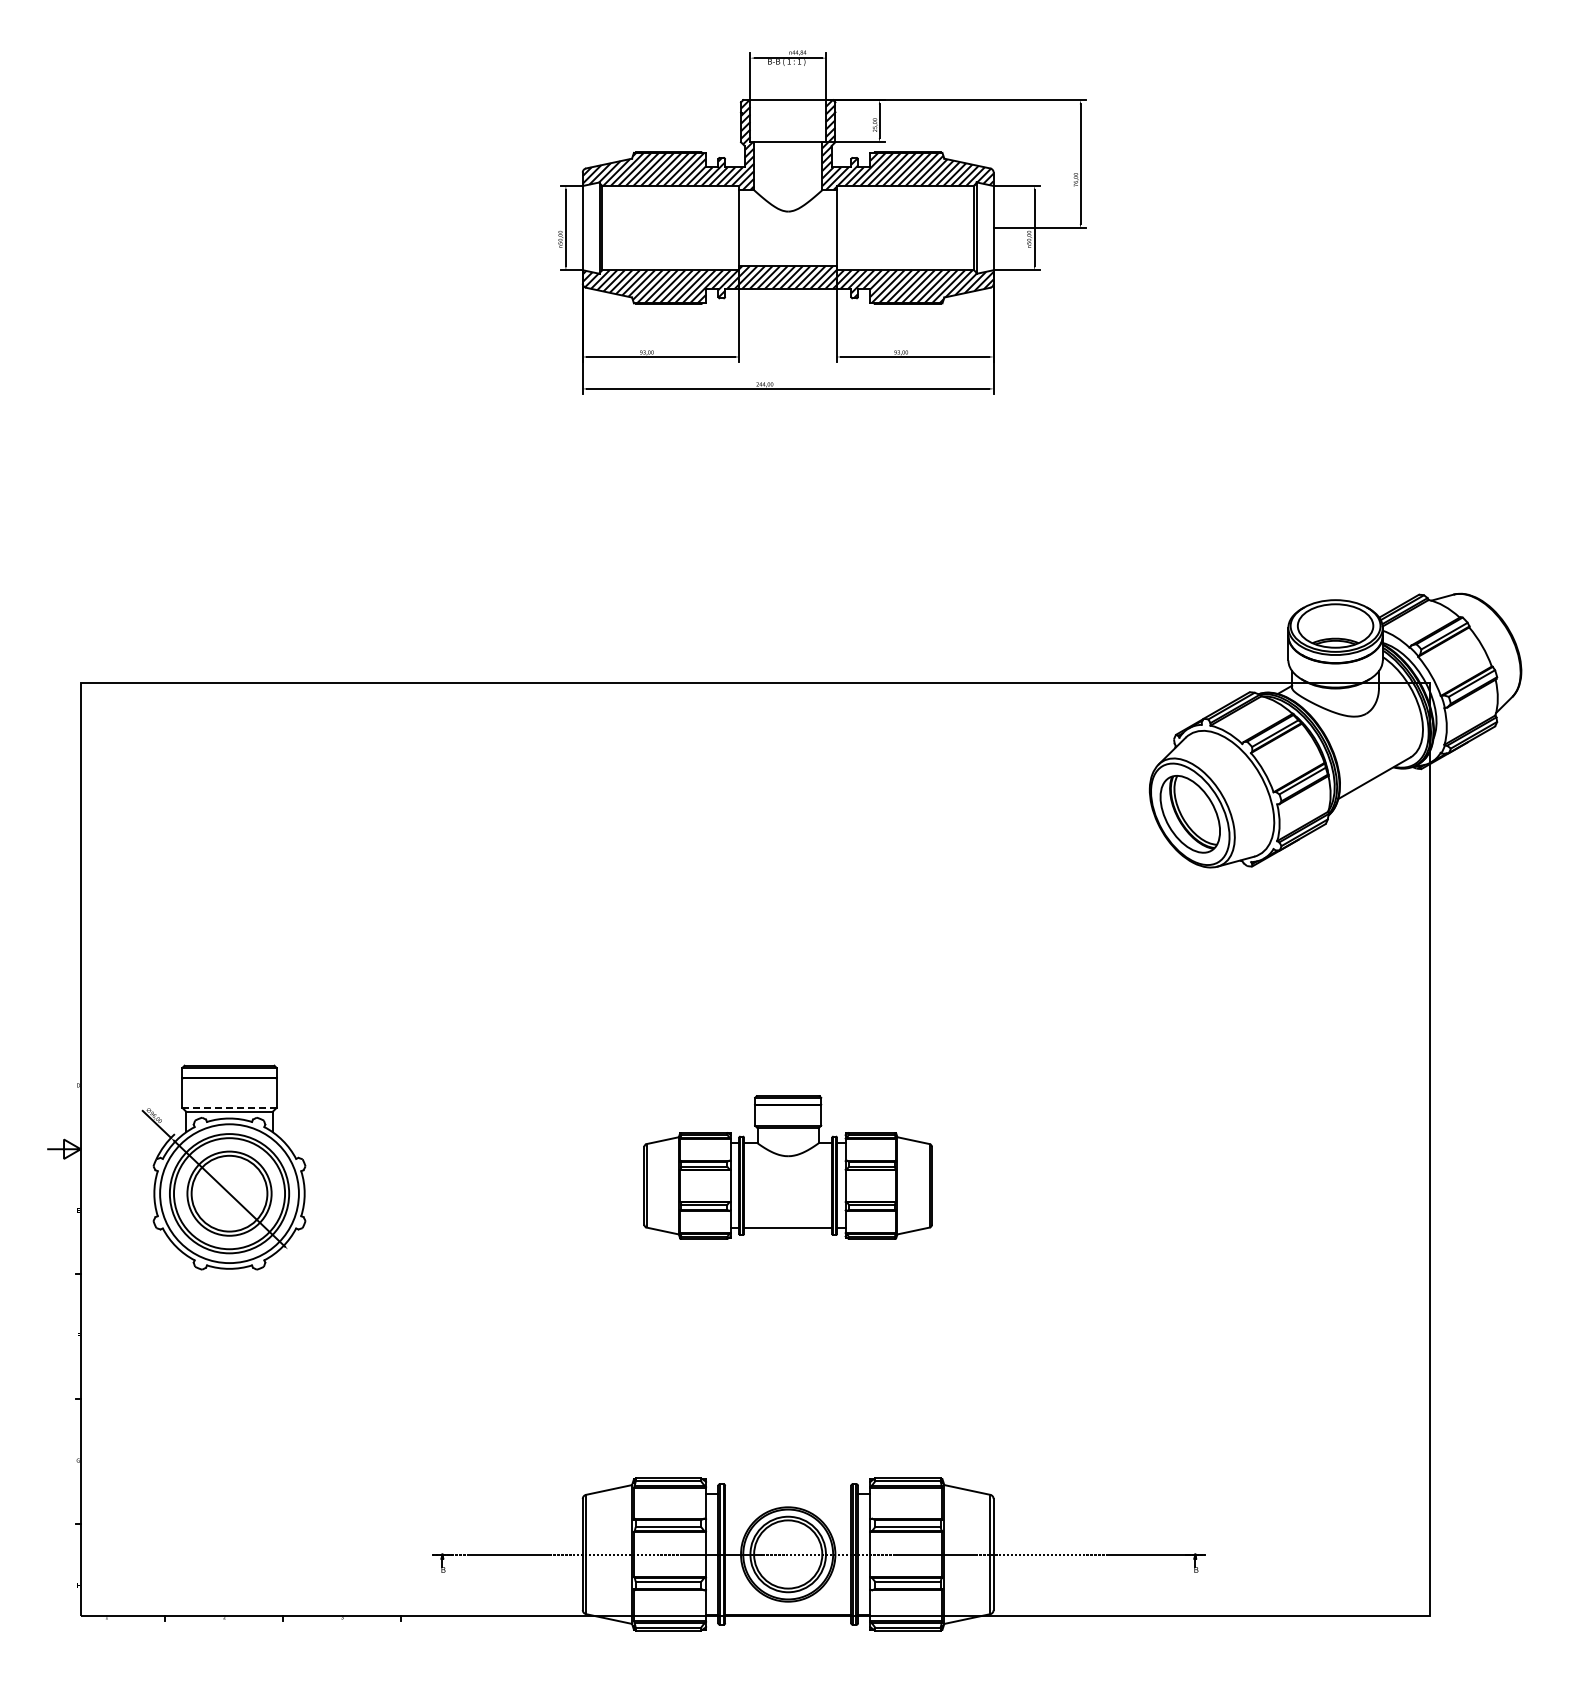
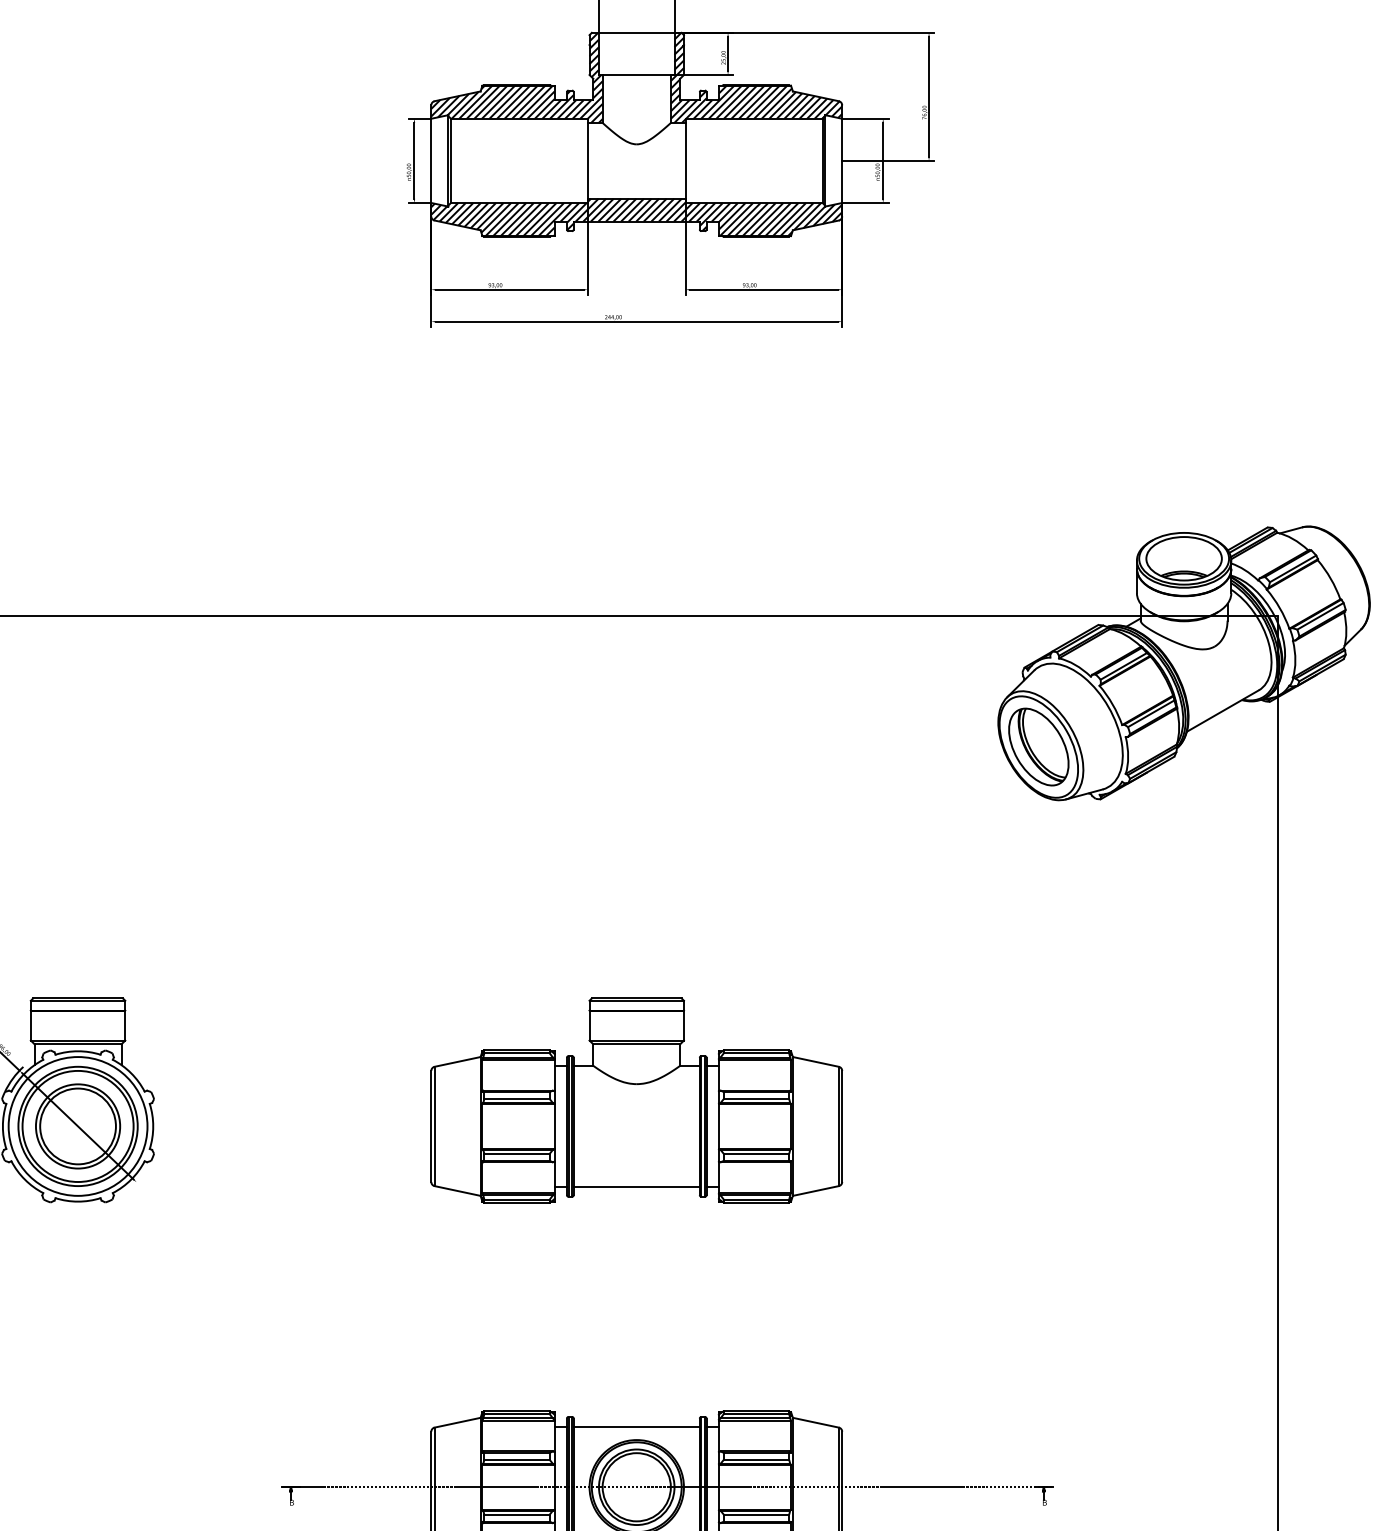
line: (229, 1107) -> (78, 1040), dashed -> solid
part: (787, 1167) -> (636, 1100), size x1.43
line: (788, 1493) -> (637, 1426), added

